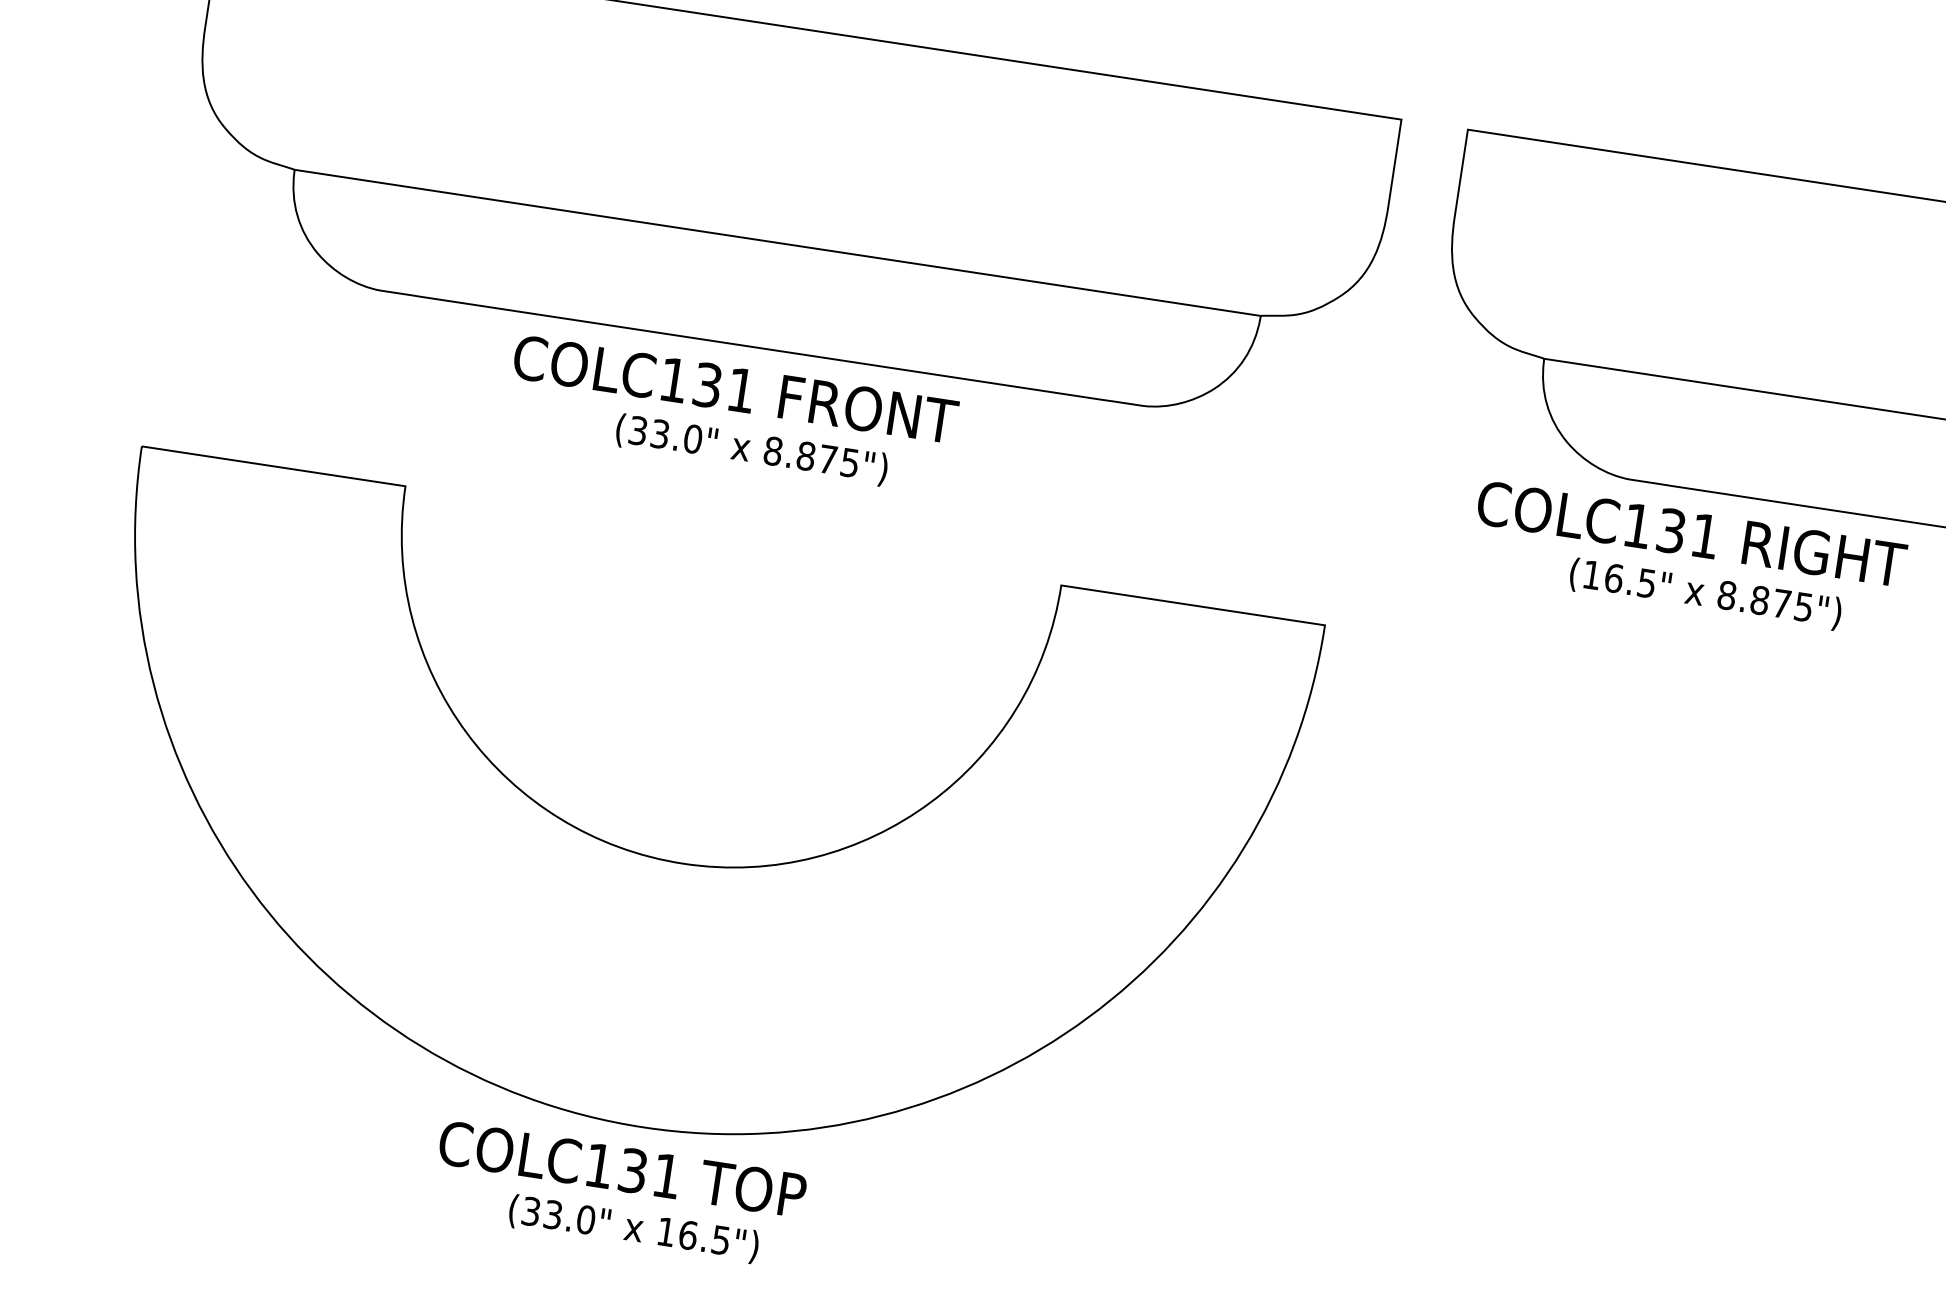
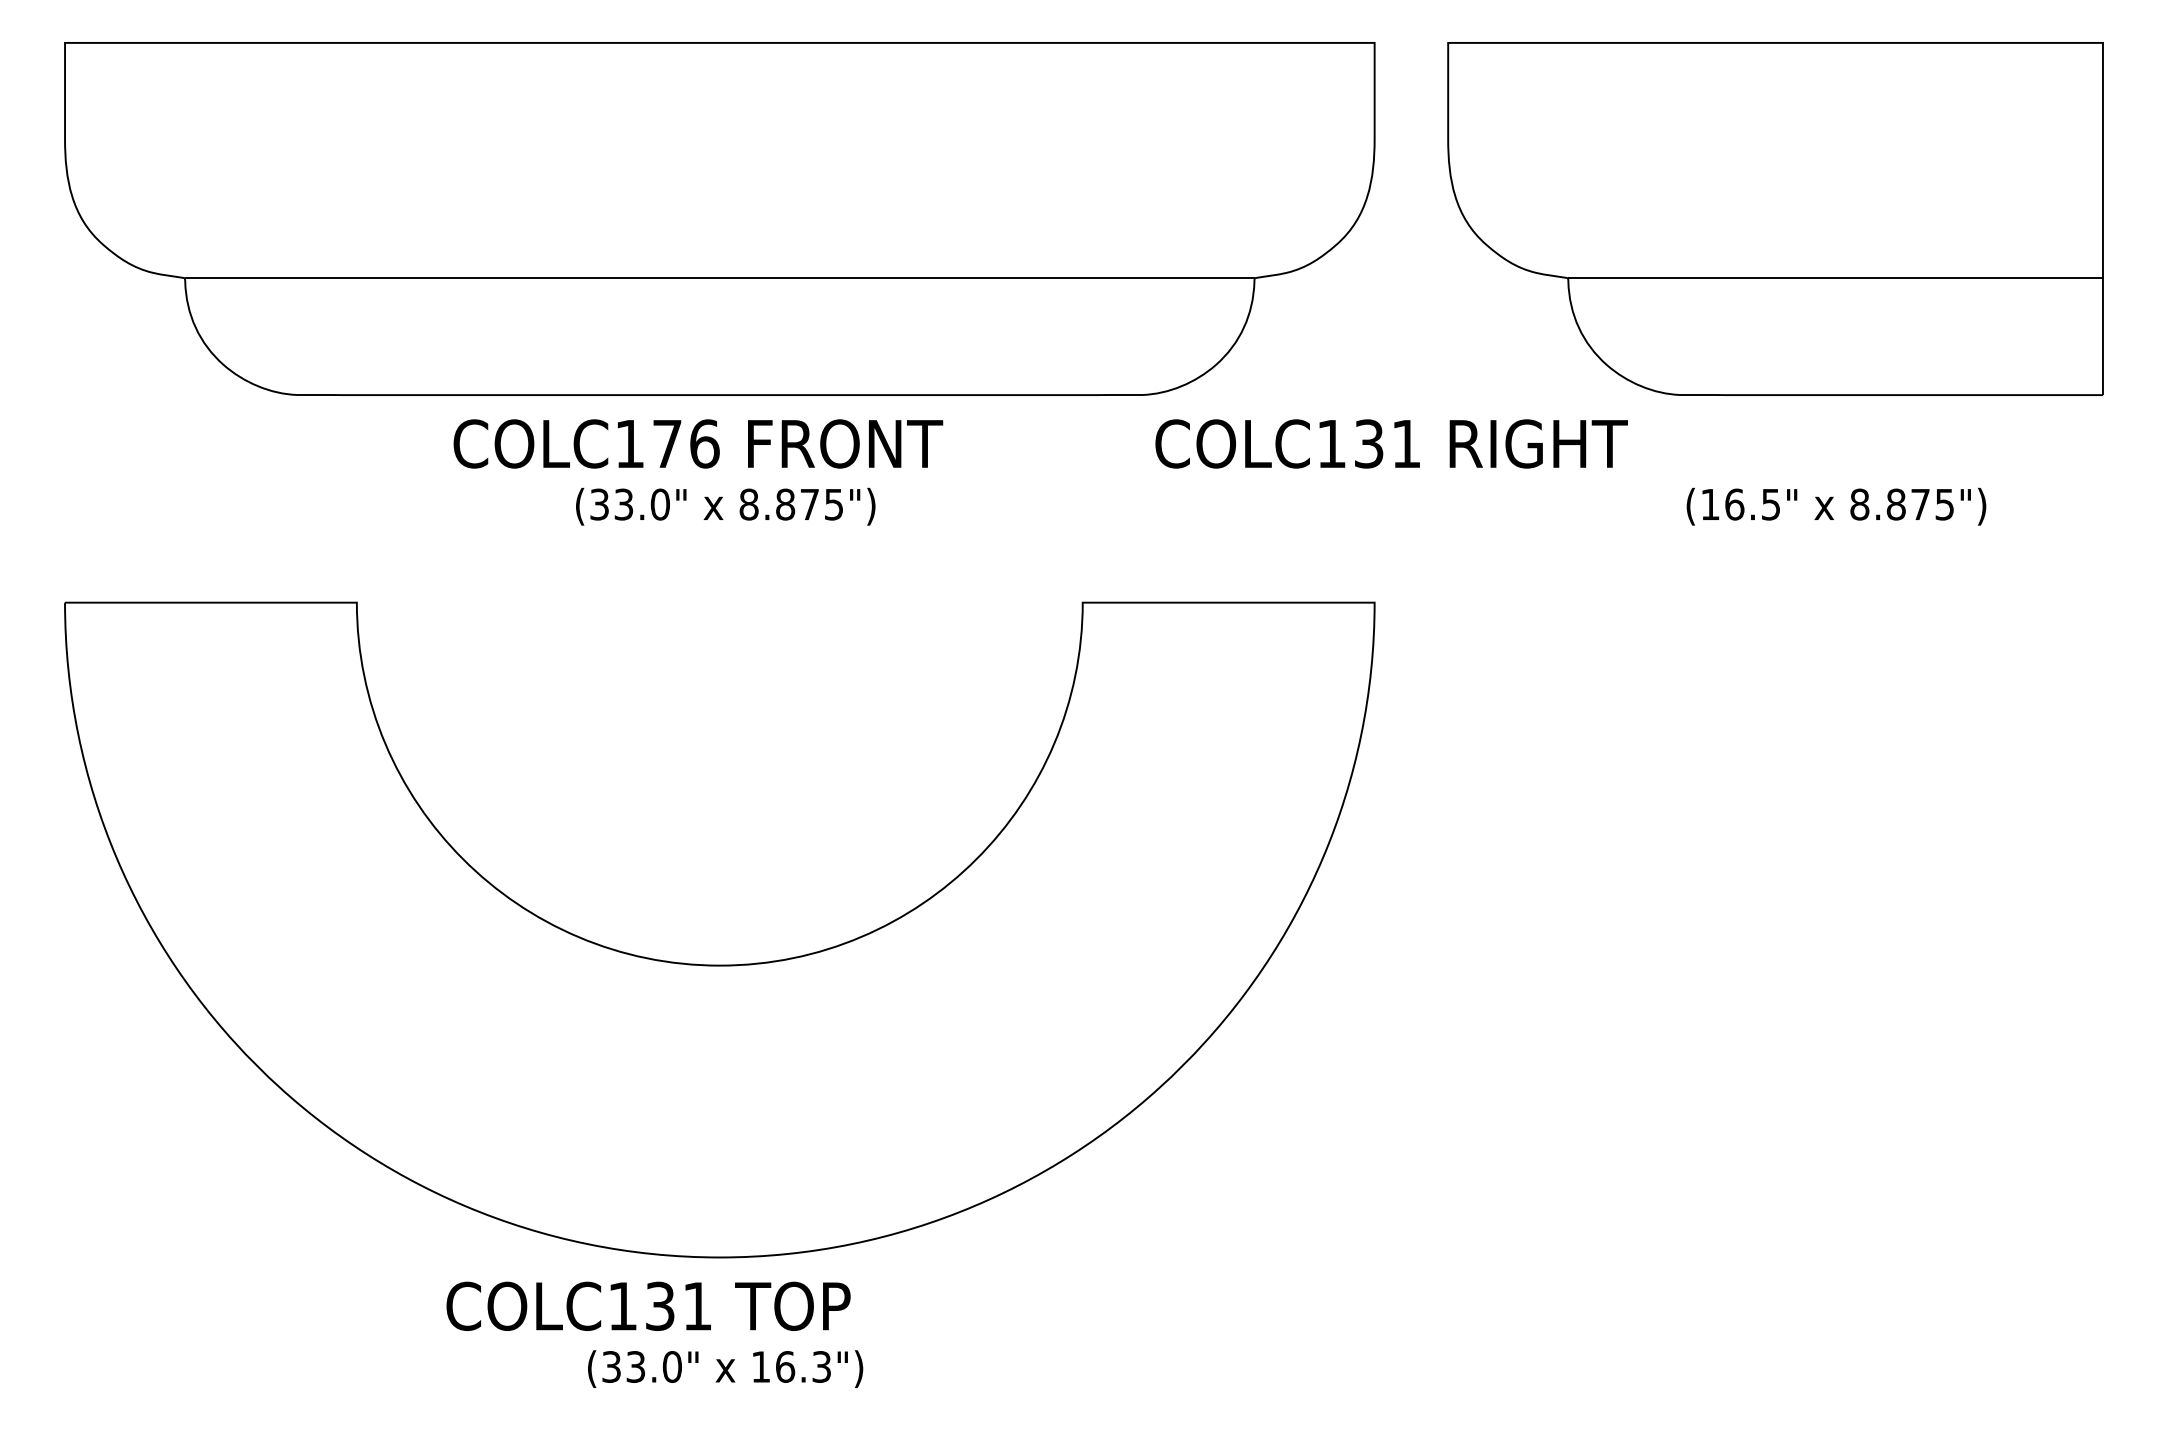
text: (725, 387) -> (686, 443), COLC131 -> COLC176
text: (1691, 533) -> (1391, 443), moved
text: (1705, 594) -> (1836, 506), moved
text: (622, 1168) -> (648, 1305), moved
text: (720, 1239) -> (821, 1366), 16.5") -> 16.3")

